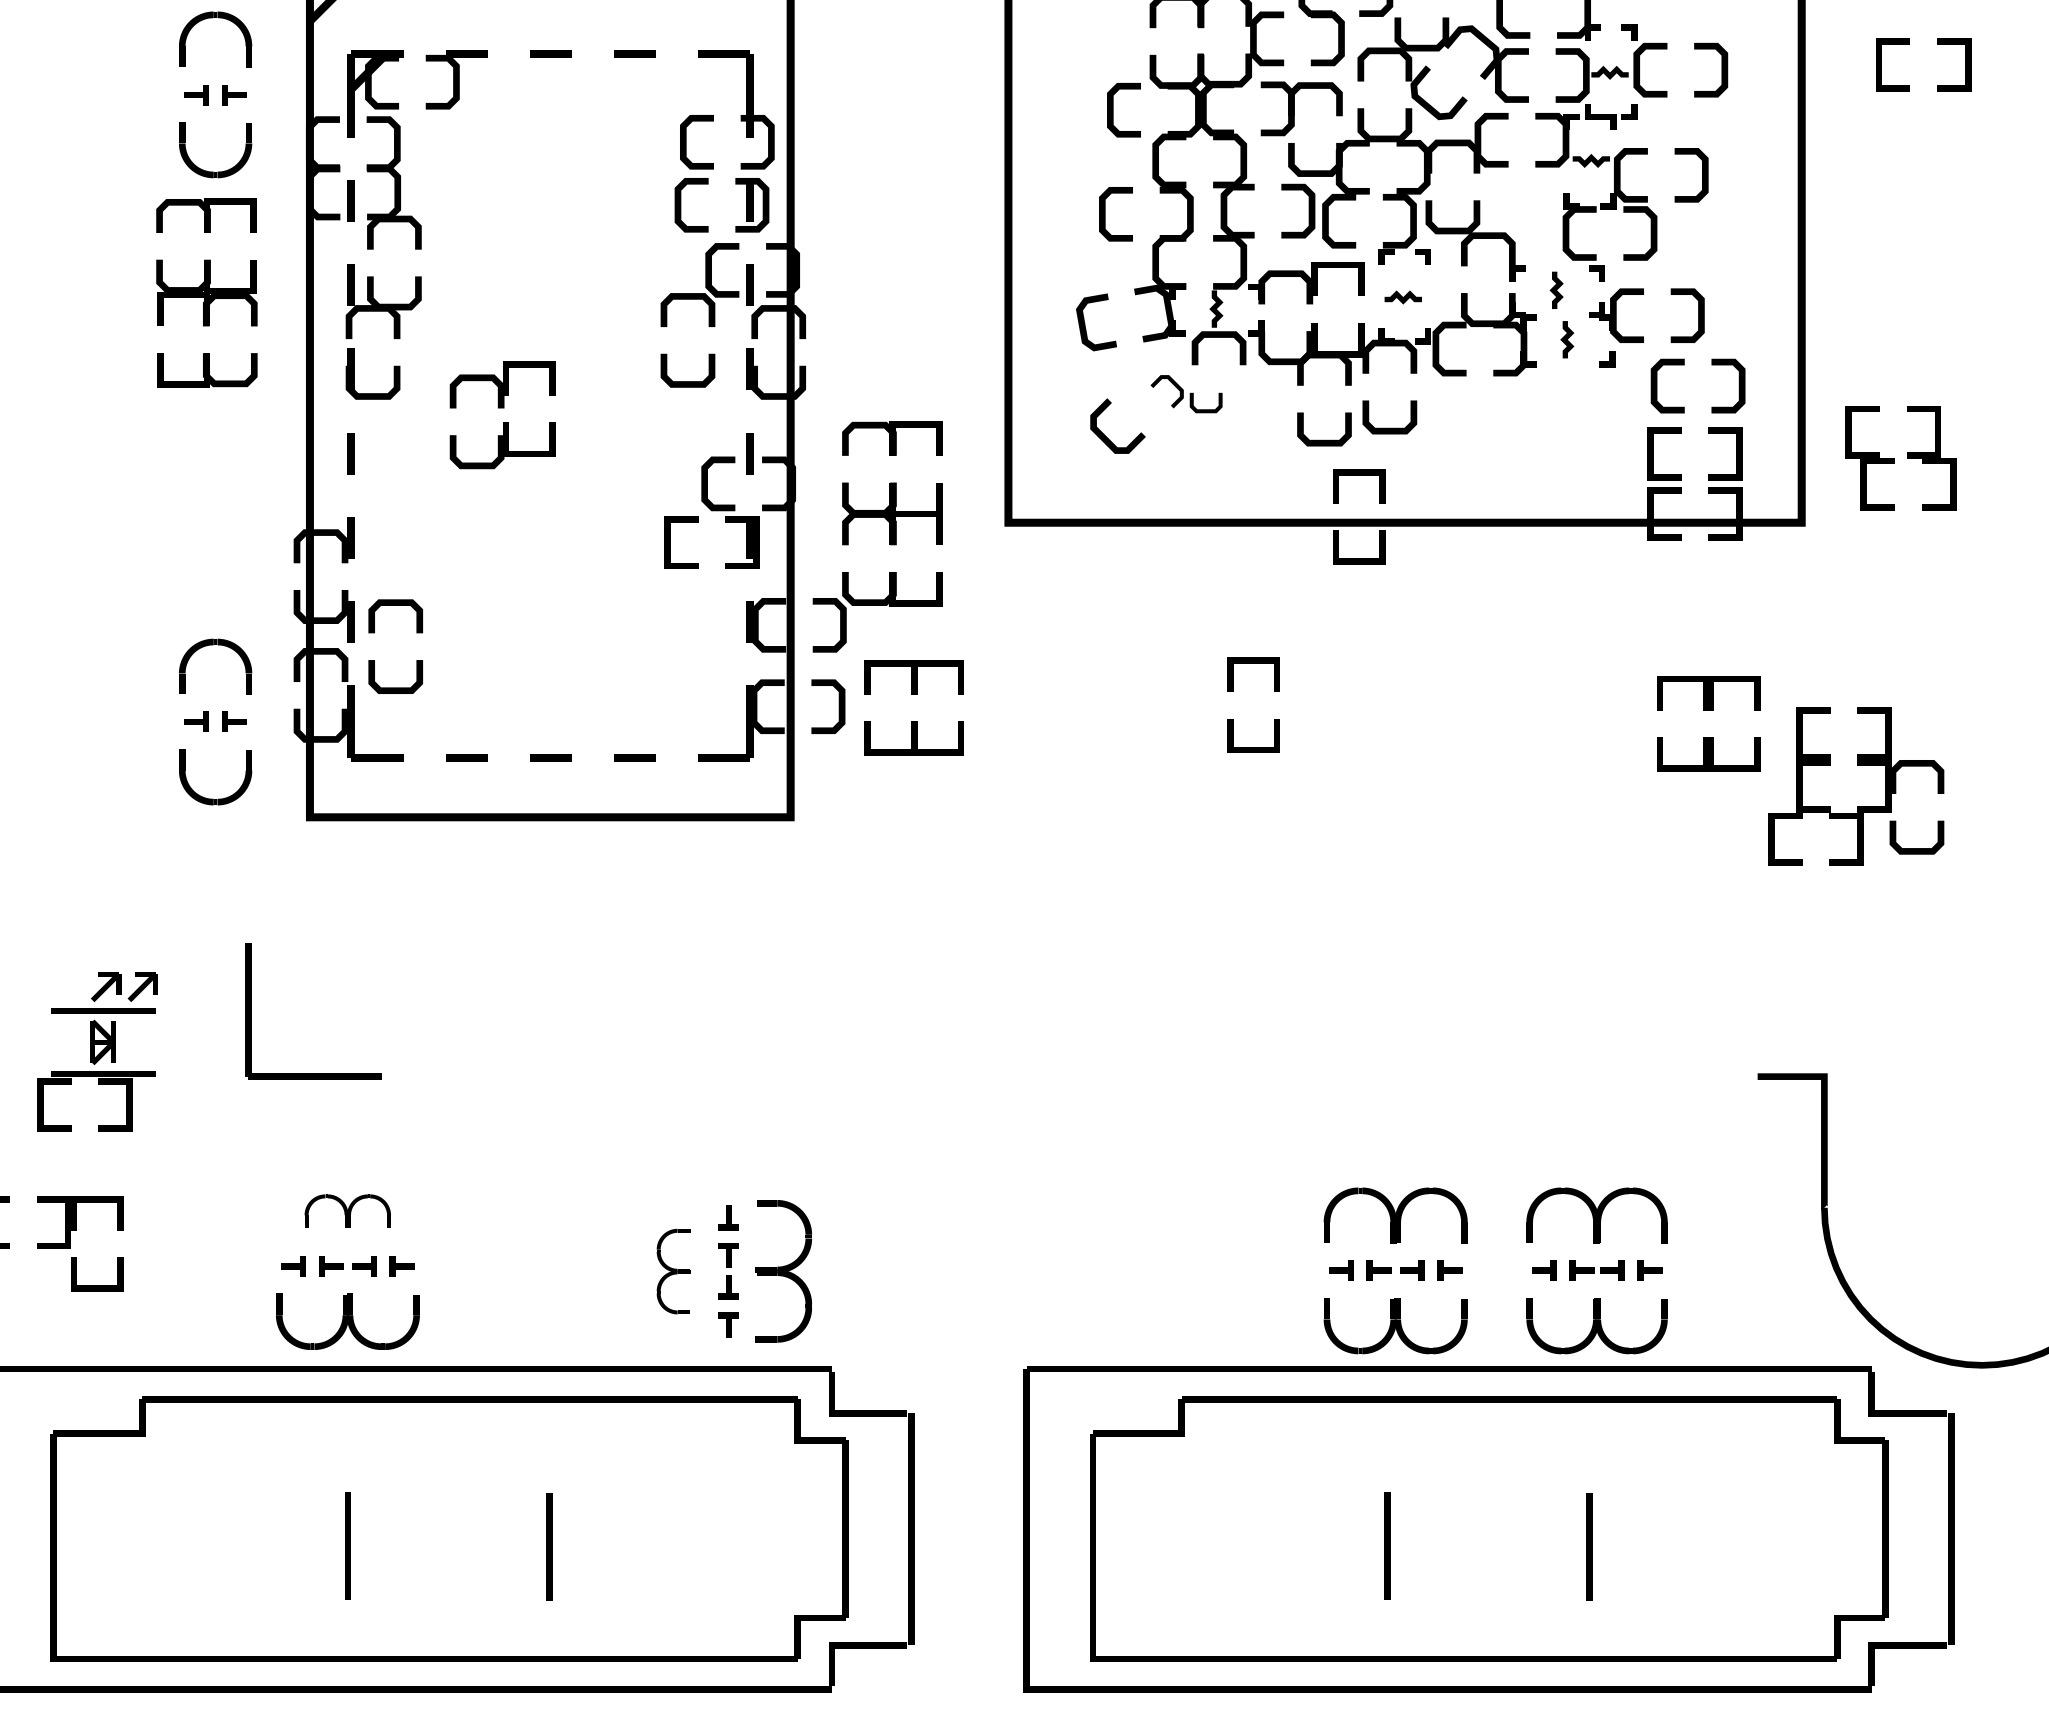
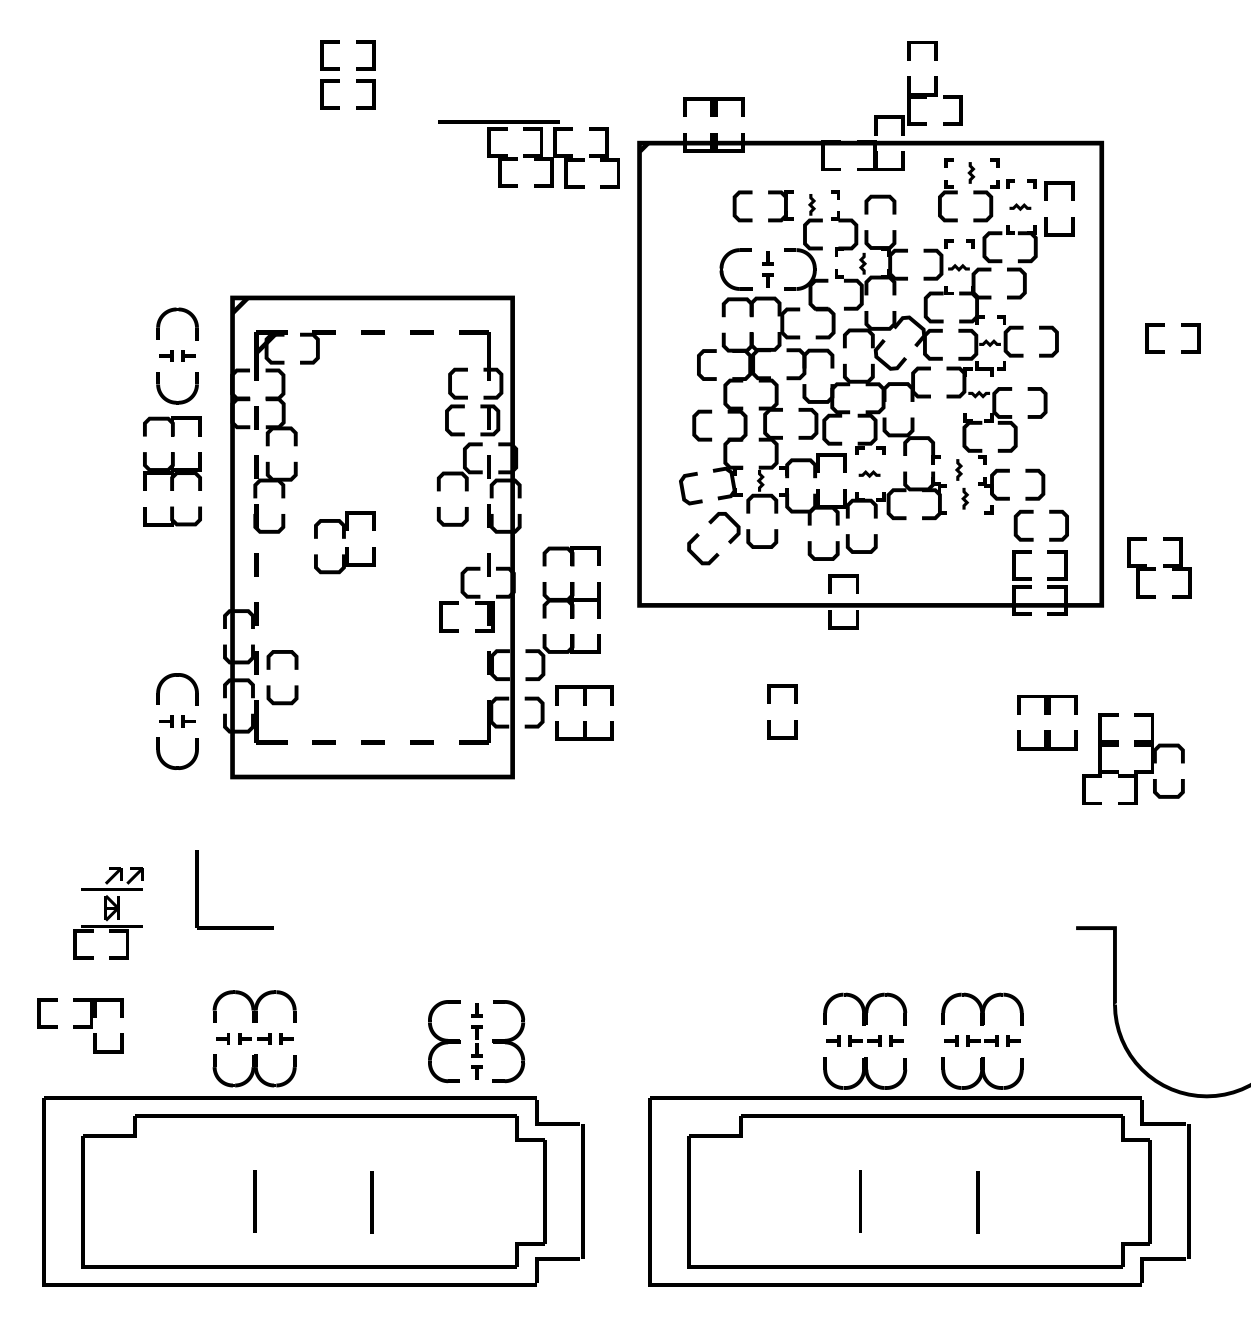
part: (1186, 394) -> (743, 530), size x1.67
part: (347, 1211) -> (254, 1006), size x1.67
part: (673, 1271) -> (444, 1041), size x1.67

